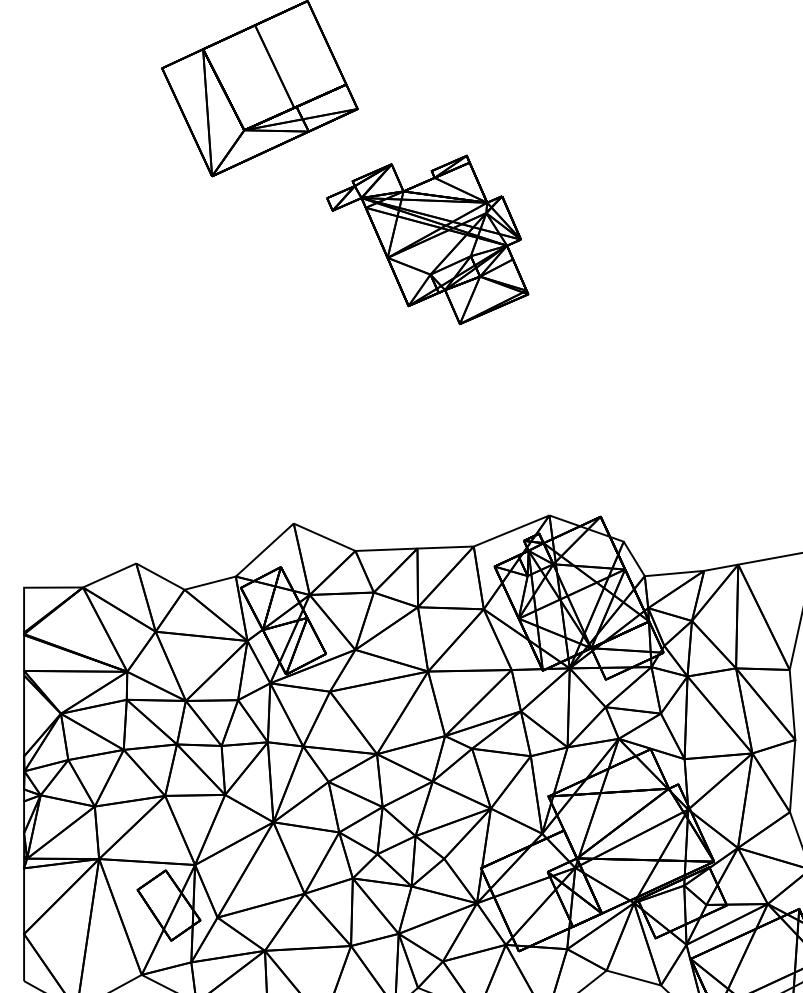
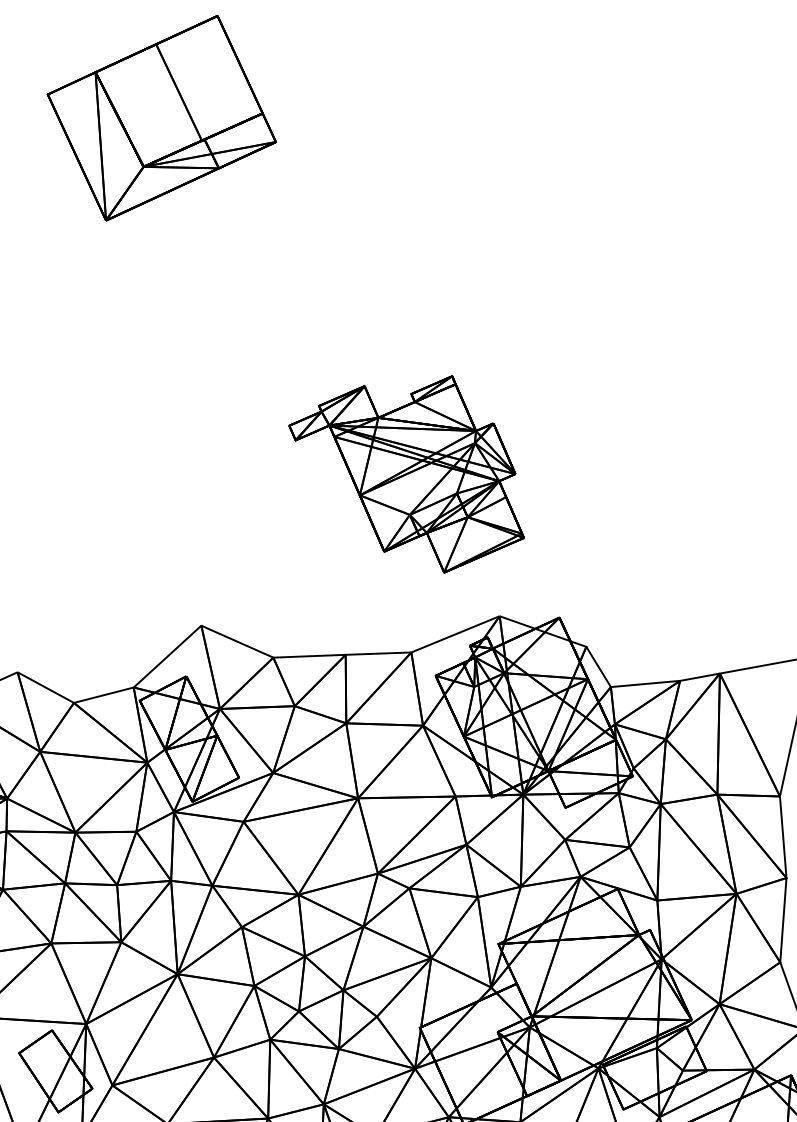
part: (427, 239) -> (406, 473), moved

